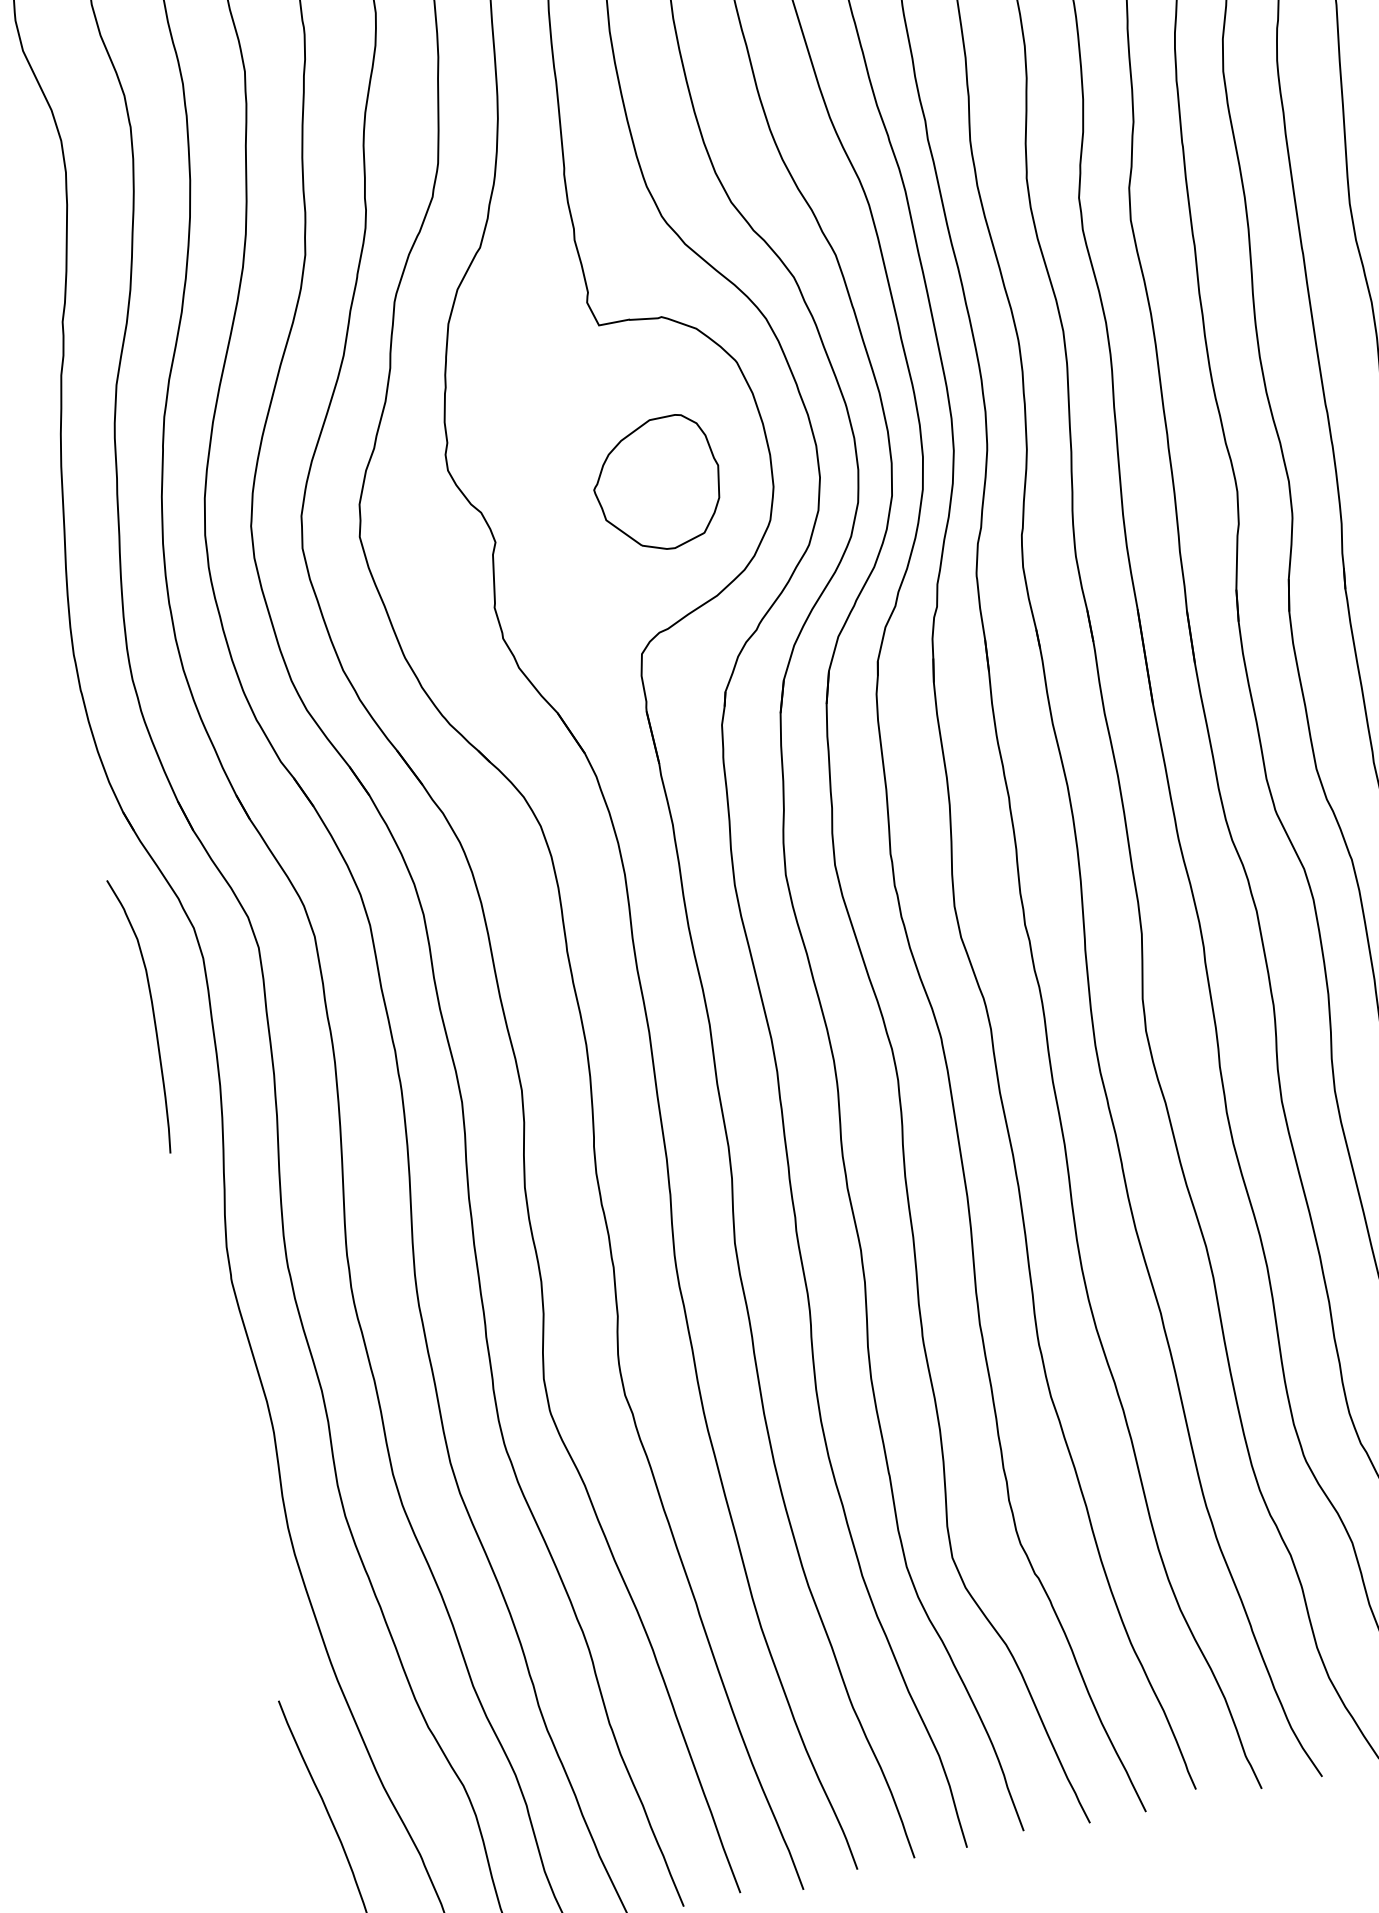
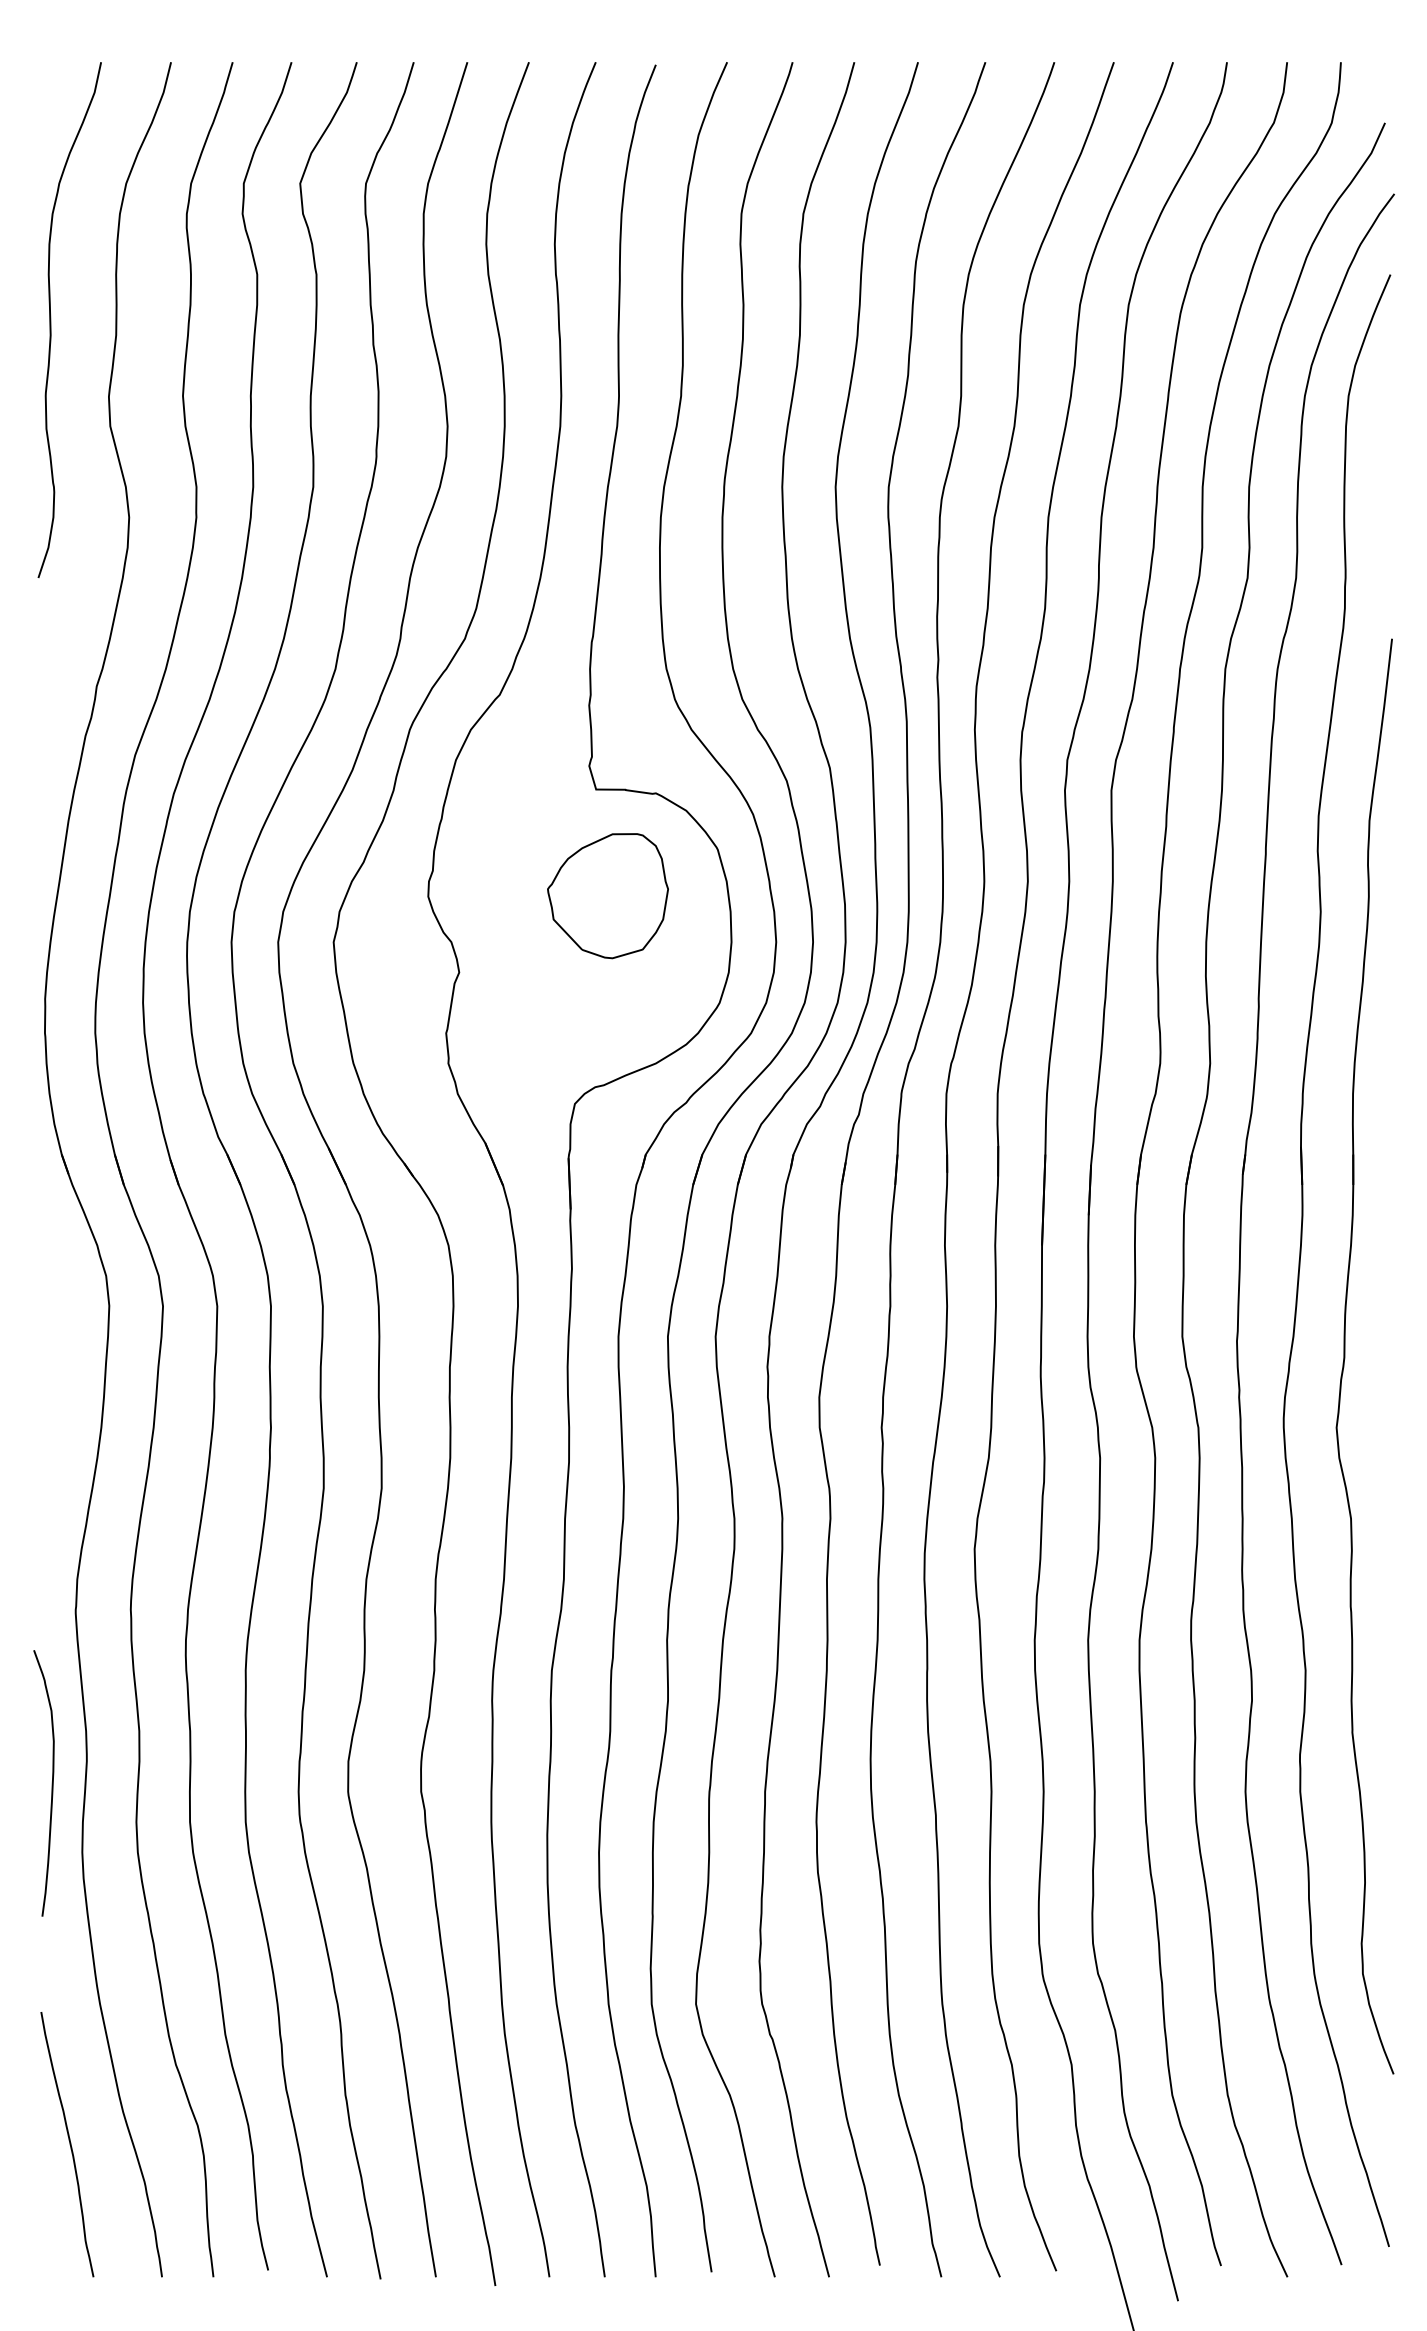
part: (657, 485) -> (607, 896), moved
curve: (152, 1014) -> (51, 1783), moved

